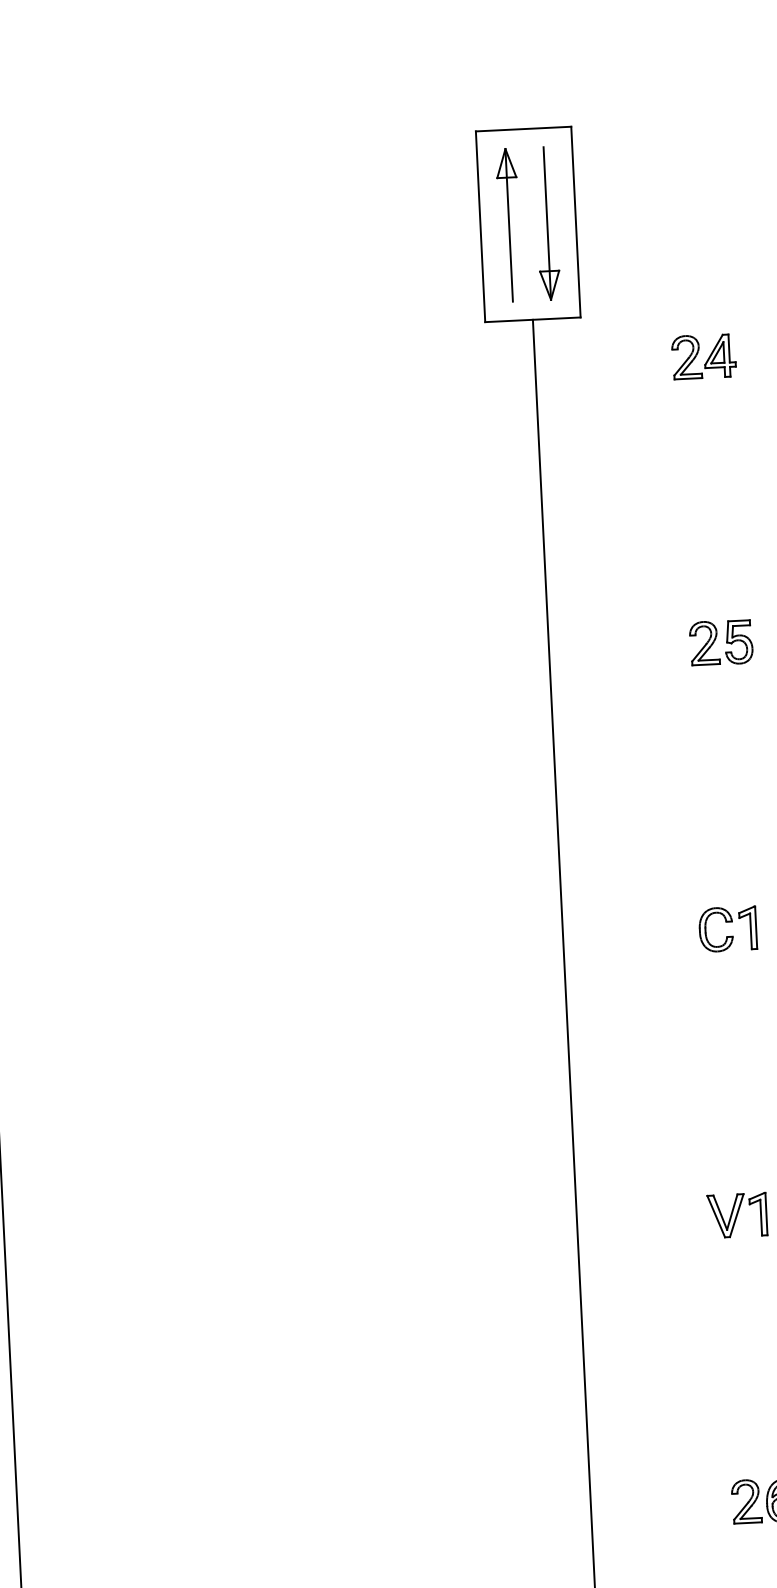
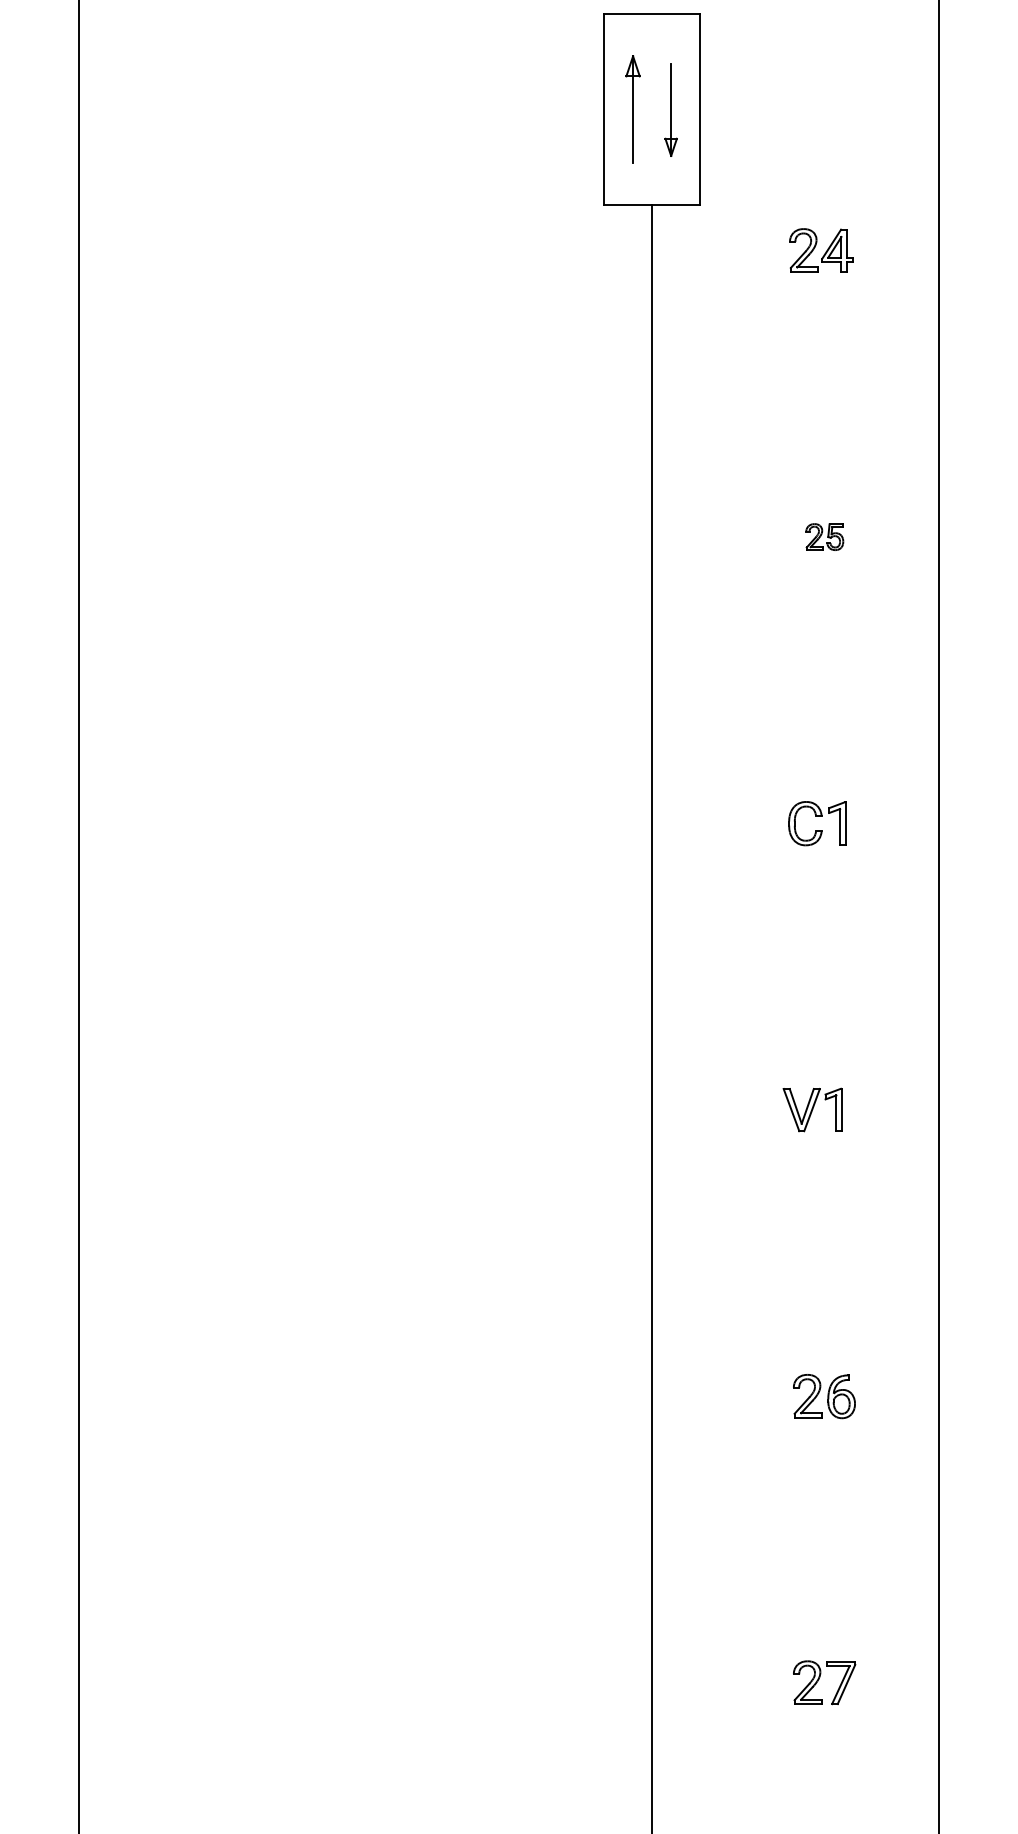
part: (508, 224) -> (632, 109), size x0.7
part: (546, 224) -> (670, 110), size x0.6
part: (721, 642) -> (824, 536), size x0.6

